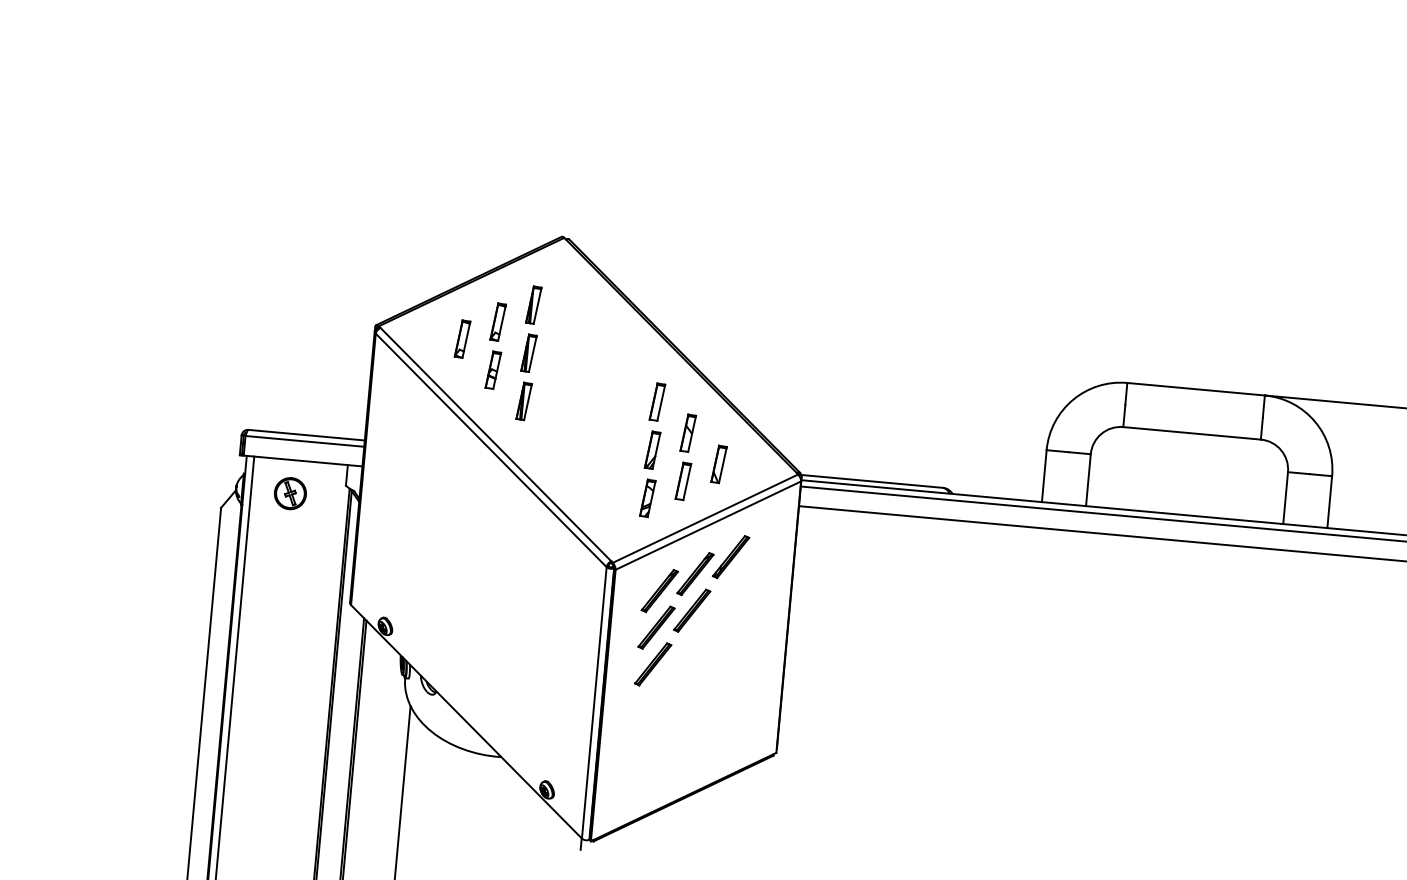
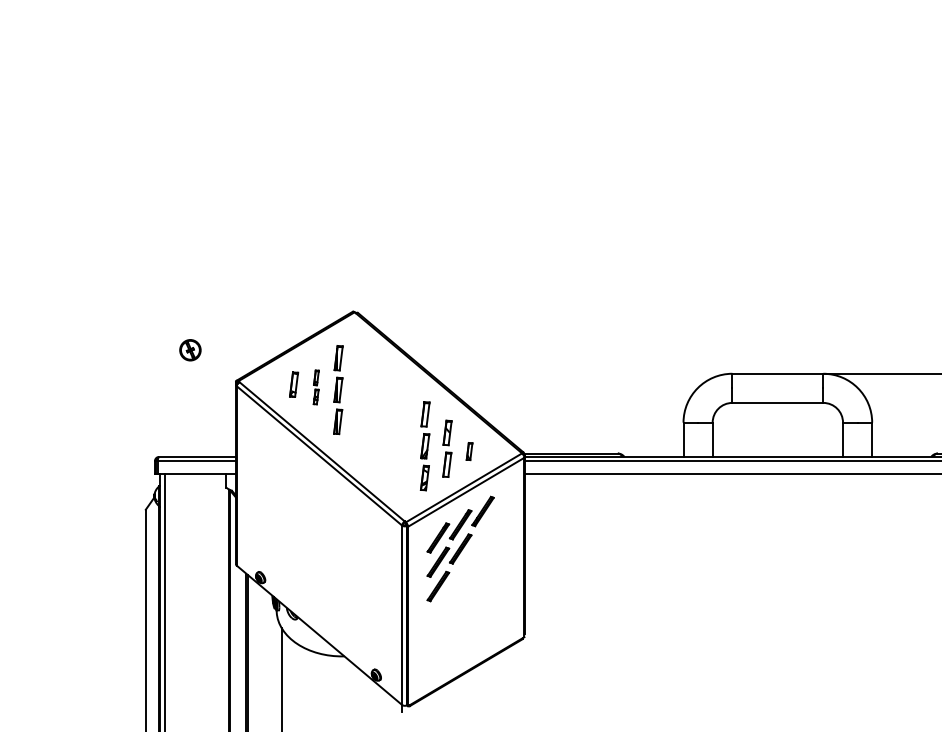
part: (496, 346) -> (316, 387), size x0.6
part: (718, 464) -> (469, 451), size x0.7
part: (290, 494) -> (190, 350), moved

